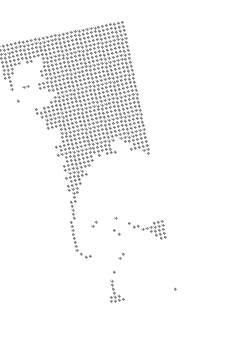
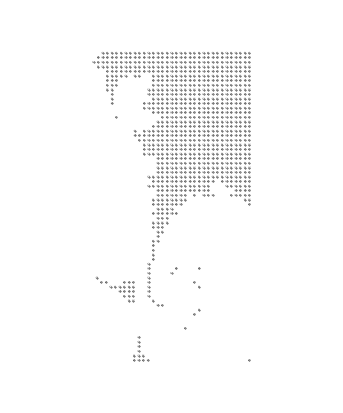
part: (25, 86) -> (127, 103), removed
part: (146, 230) -> (114, 289), moved
part: (115, 289) -> (141, 348), moved

